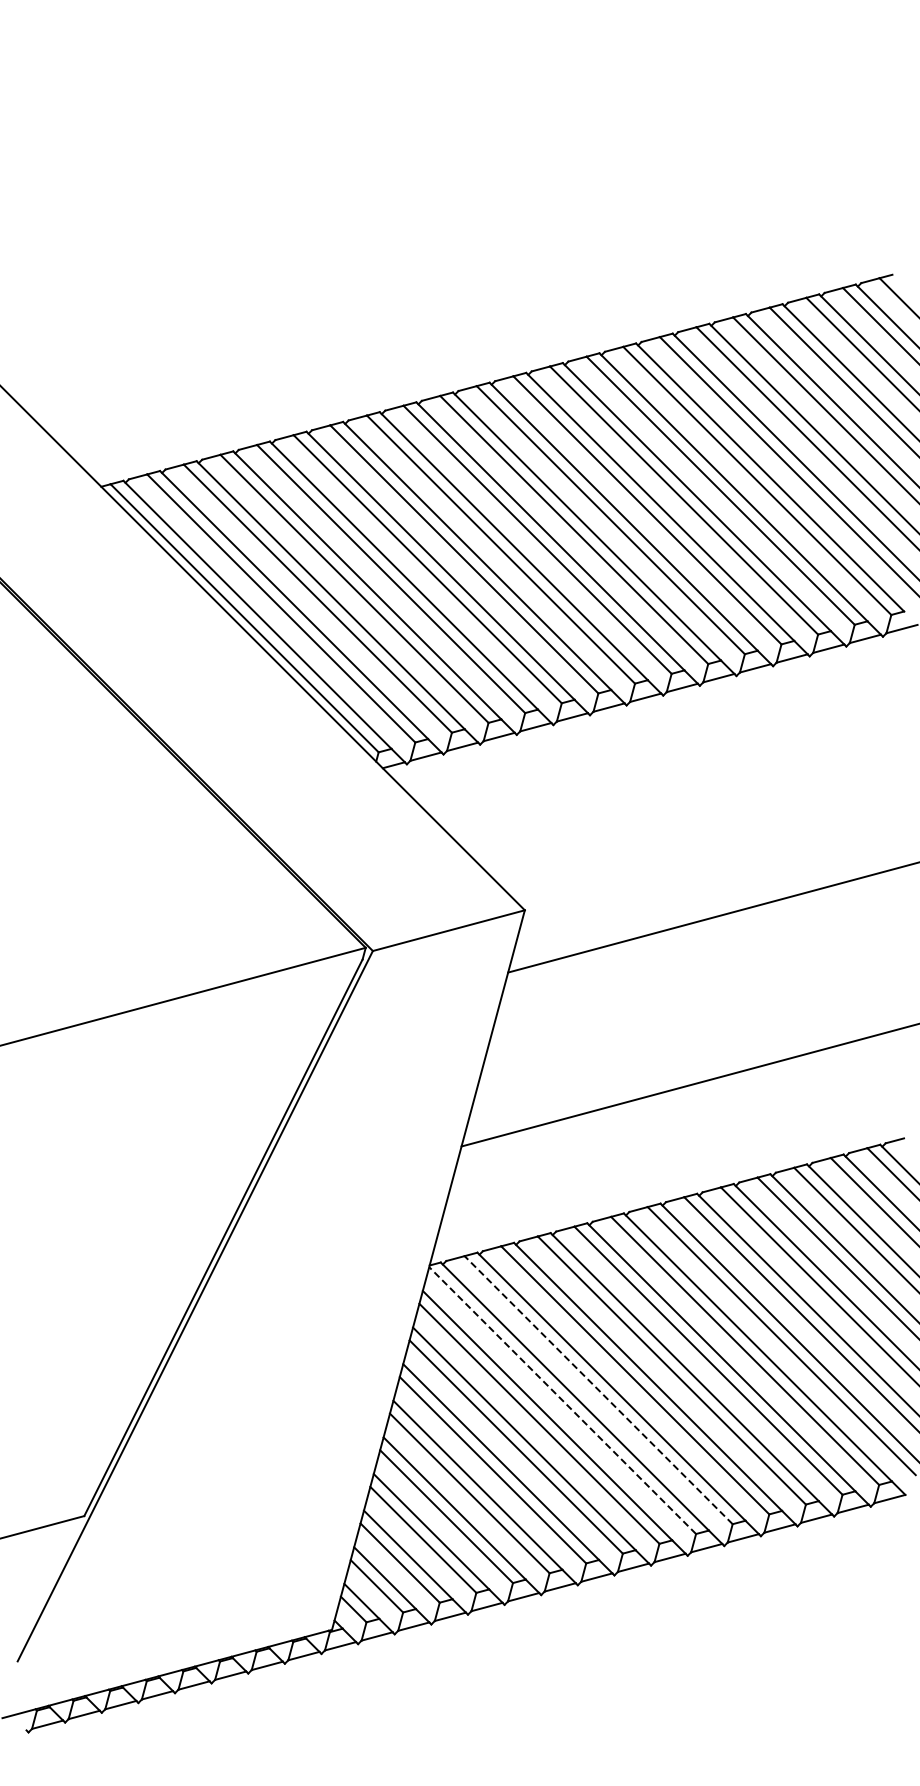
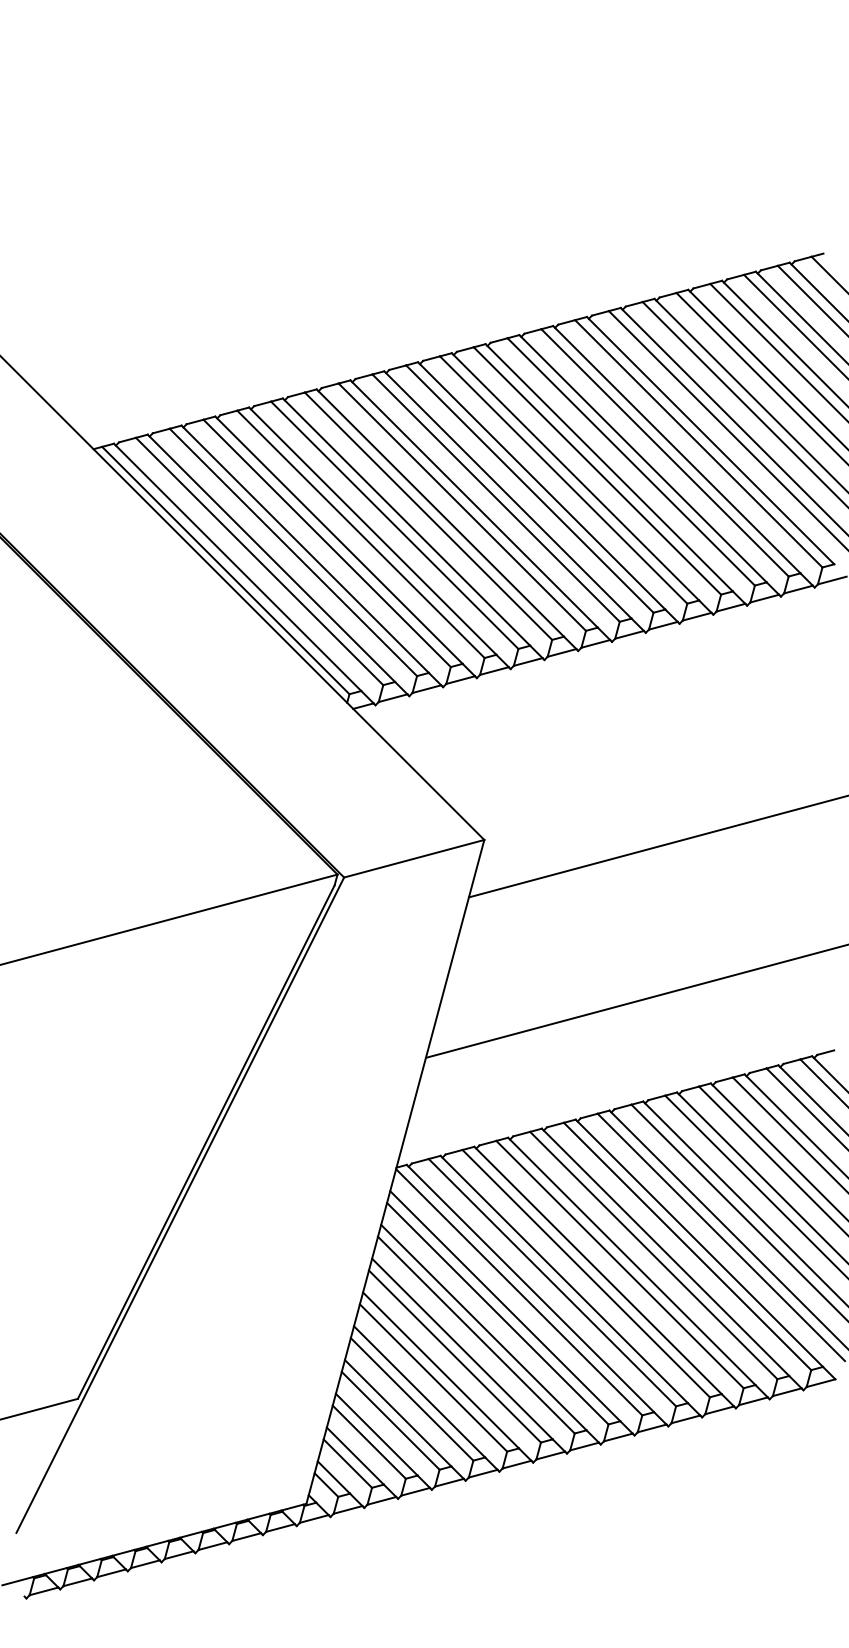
line: (598, 1390) -> (552, 1282), dashed -> solid
line: (562, 1400) -> (519, 1292), dashed -> solid

